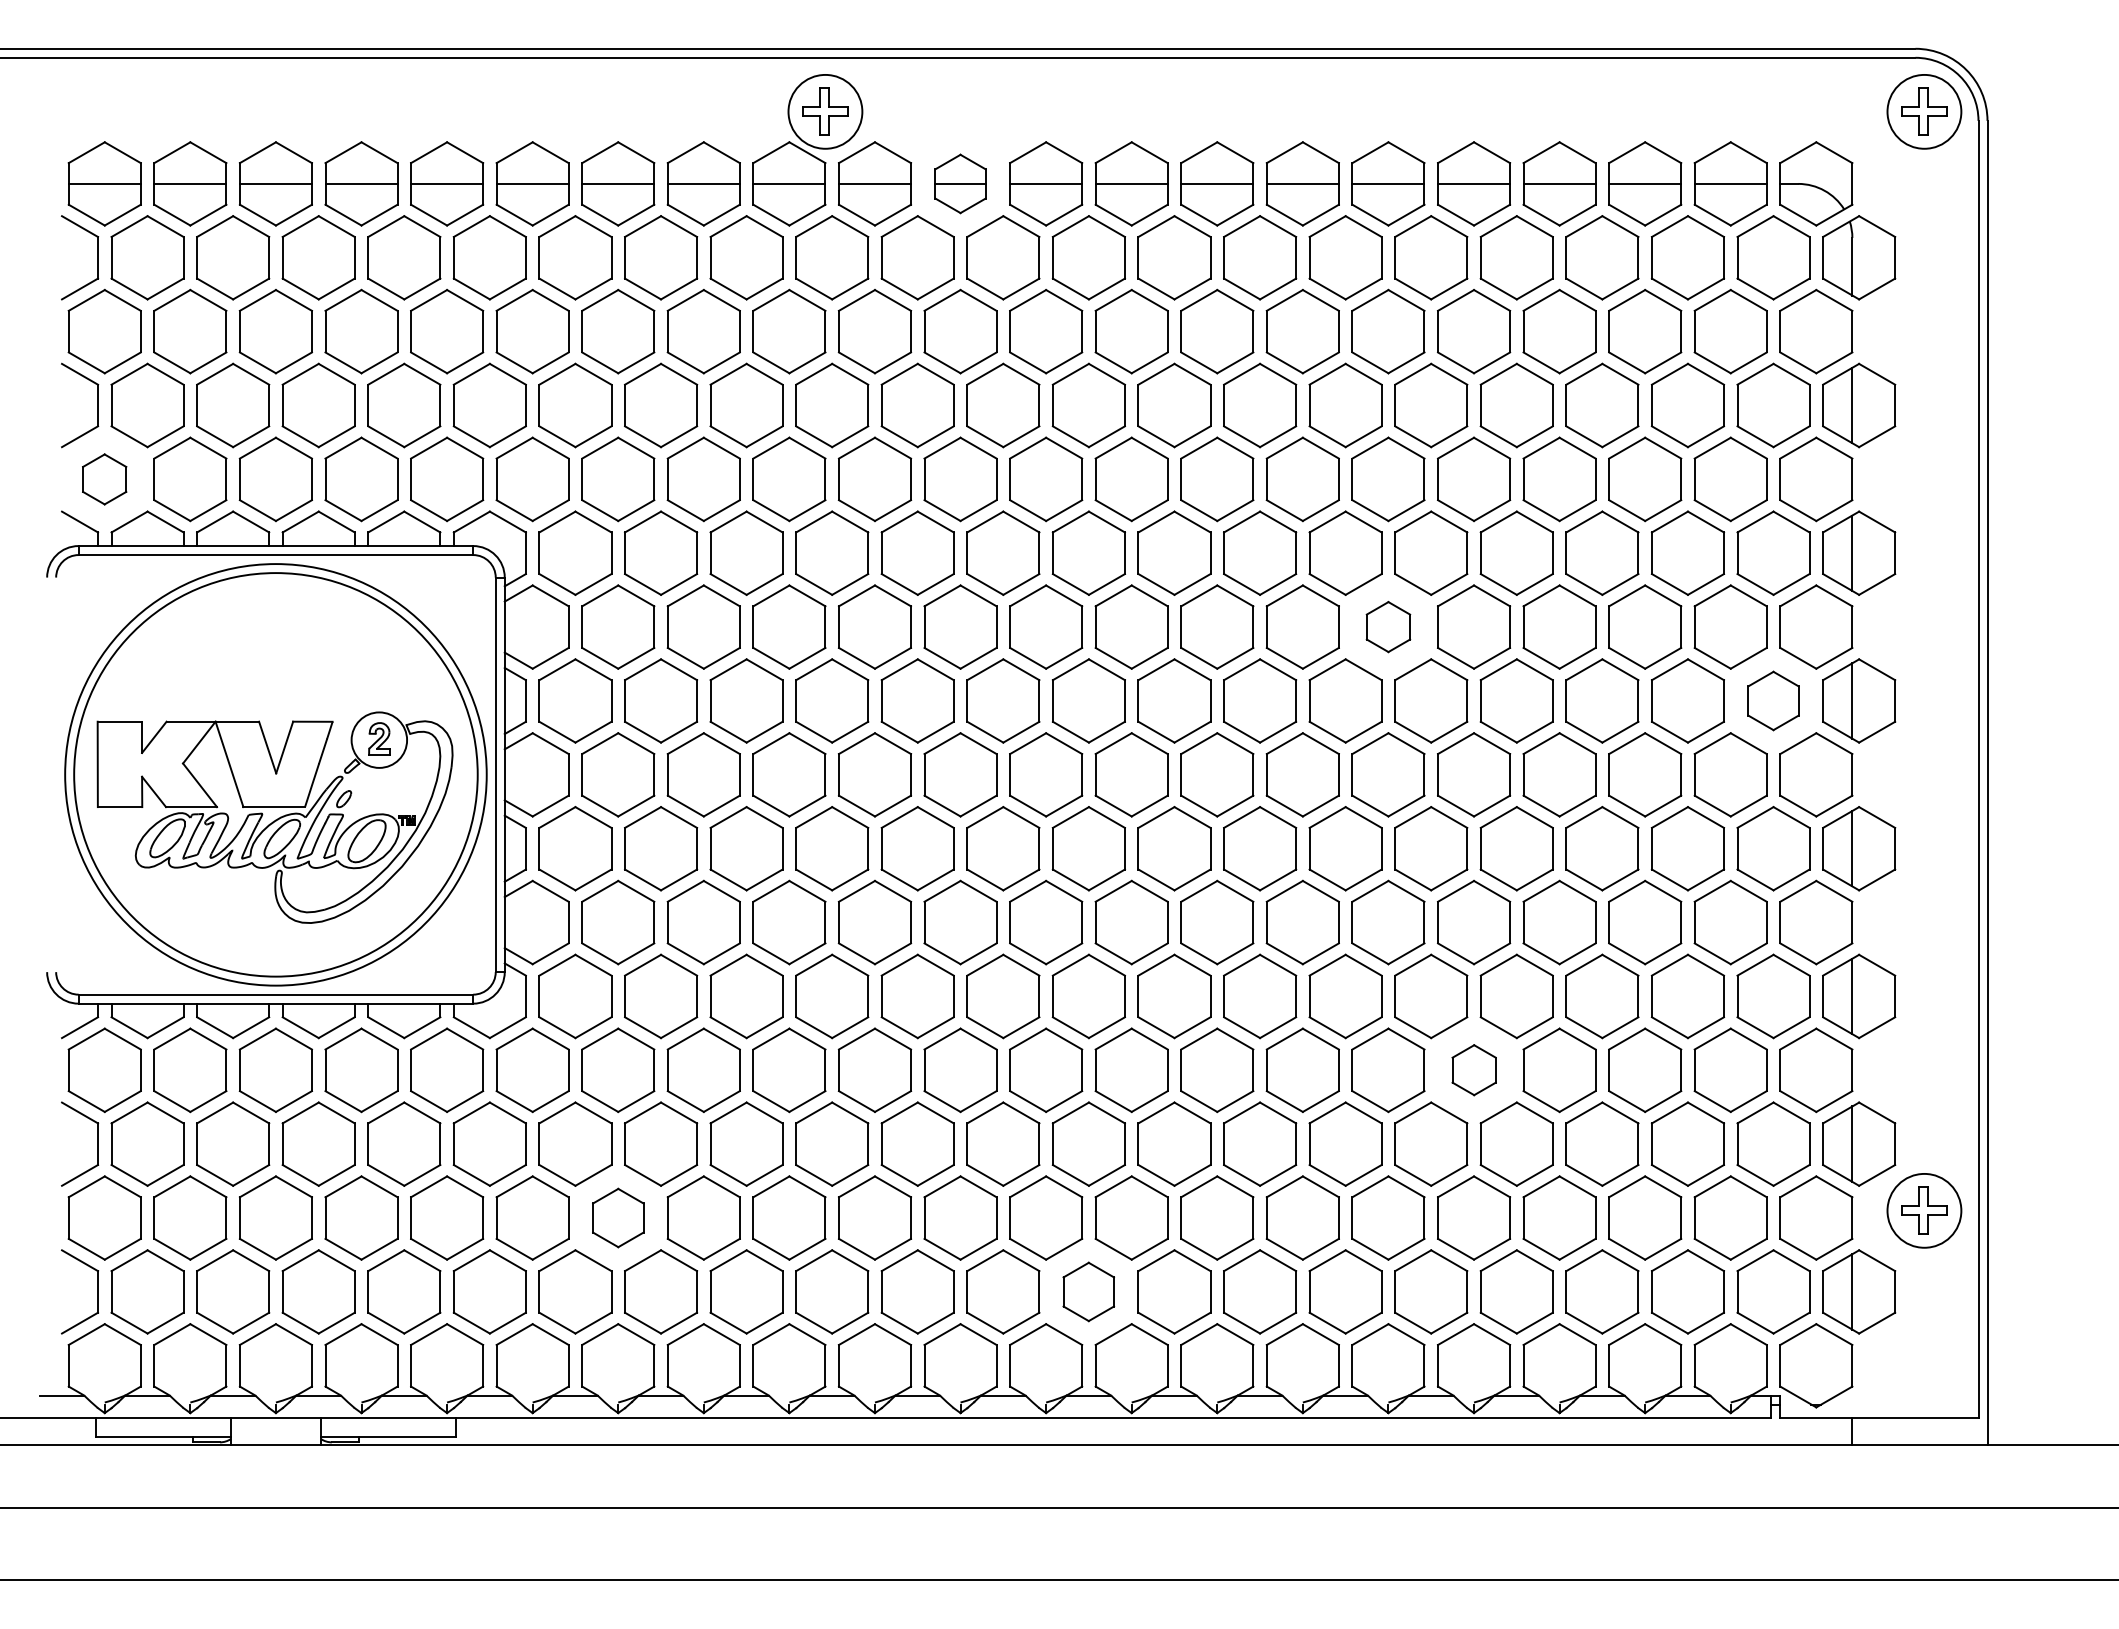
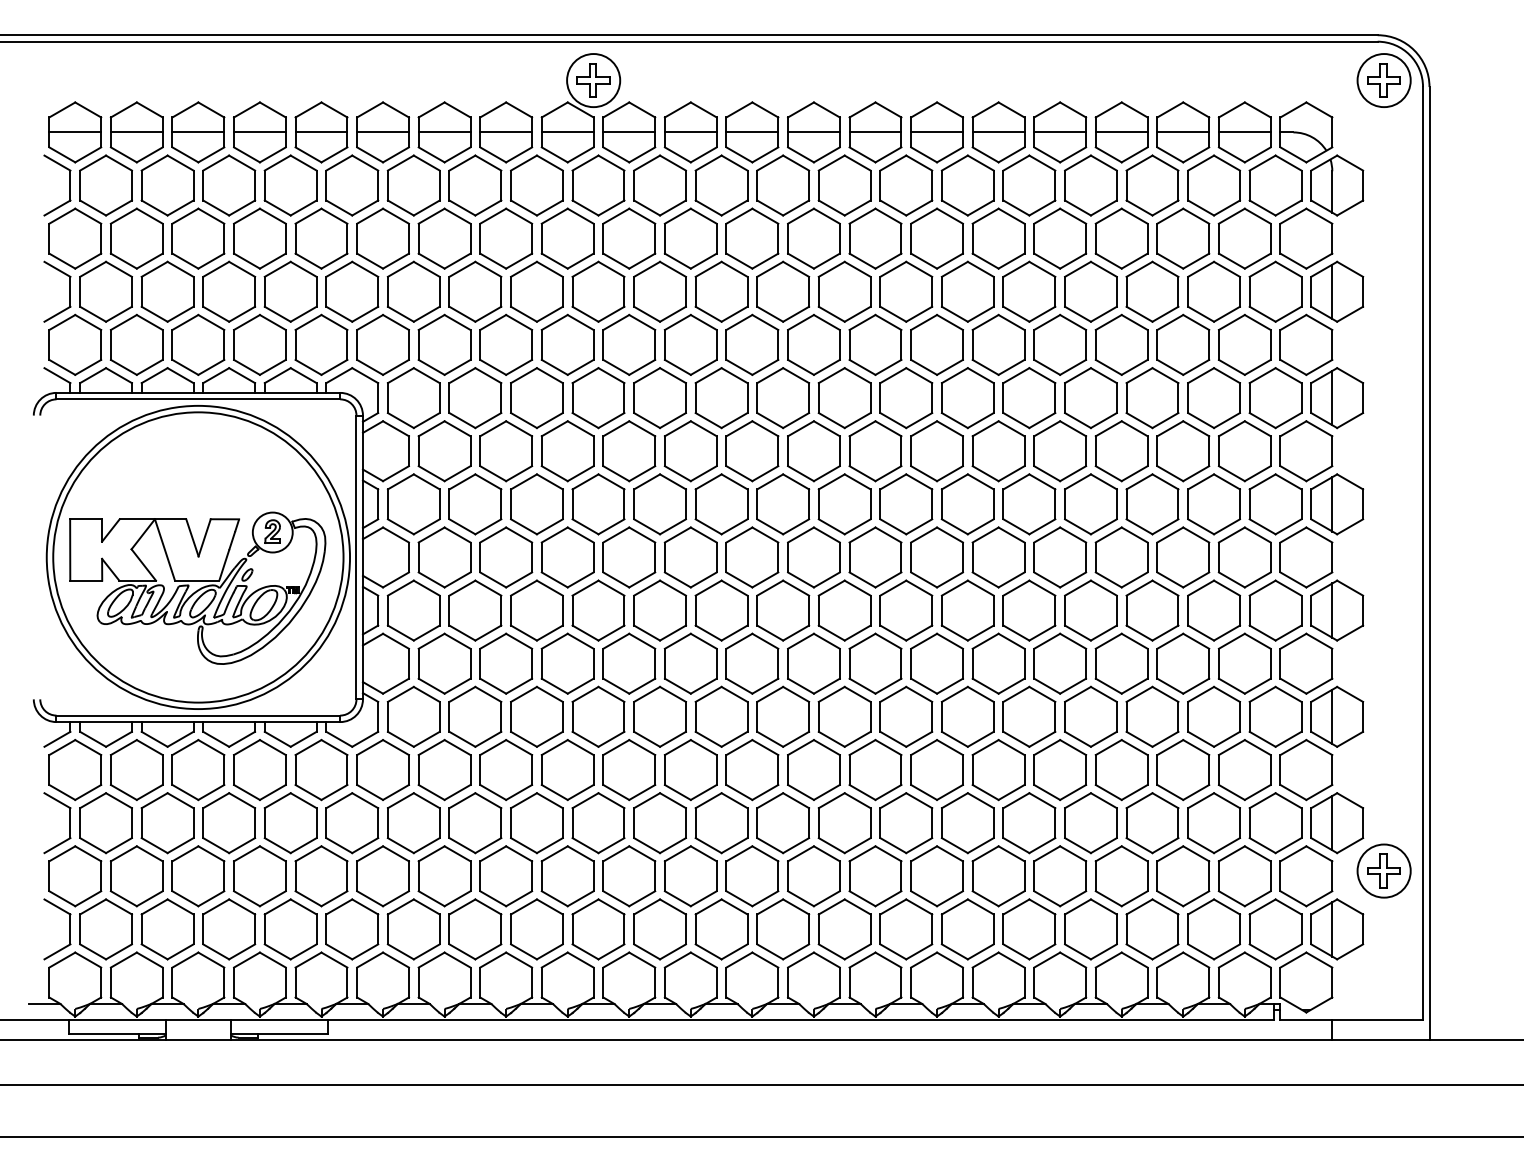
part: (960, 183) -> (690, 132), size x1.43
part: (104, 479) -> (75, 345), size x1.67
part: (1388, 626) -> (998, 450), size x1.67
part: (1773, 700) -> (1275, 503), size x1.43
part: (1474, 1069) -> (1060, 769), size x1.67
part: (618, 1217) -> (444, 875), size x1.43
part: (1088, 1291) -> (782, 929), size x1.43

